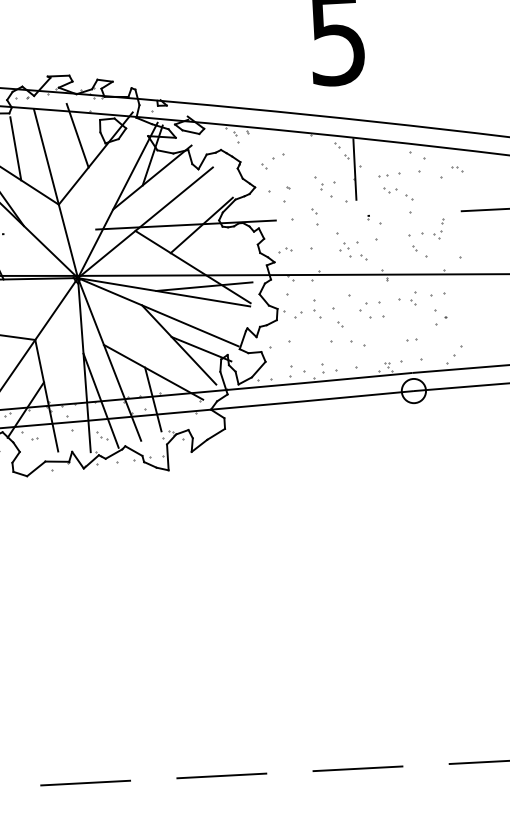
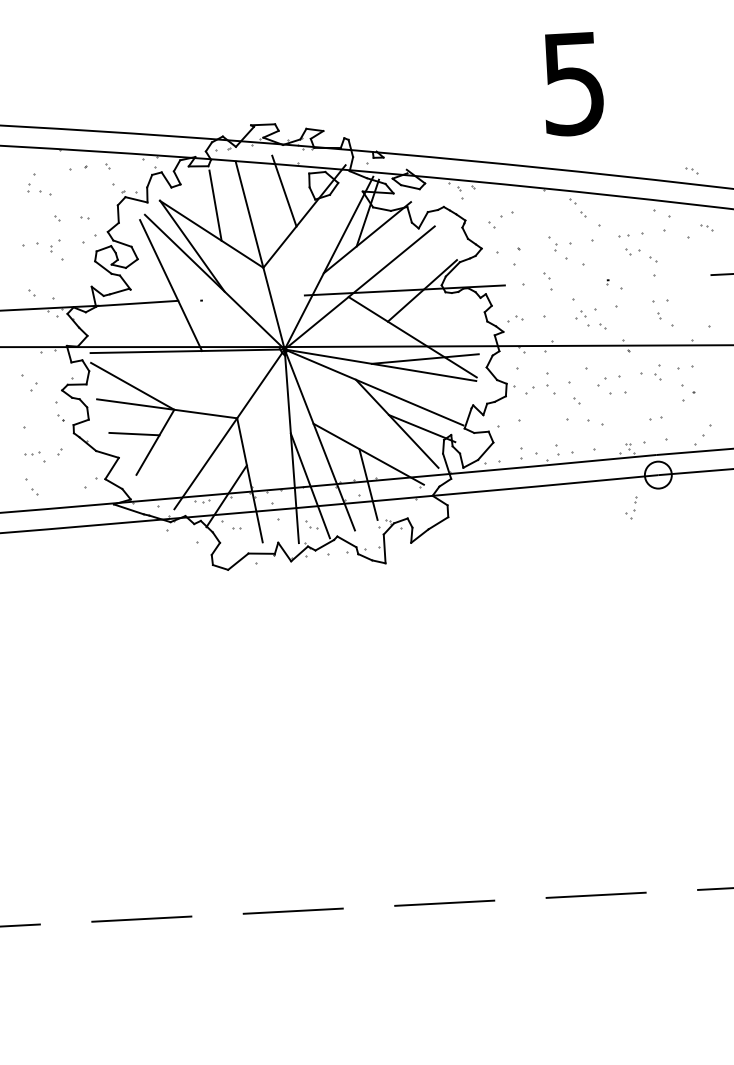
part: (443, 117) -> (691, 170), added
line: (354, 169) -> (592, 228), removed
part: (439, 228) -> (631, 507), moved

